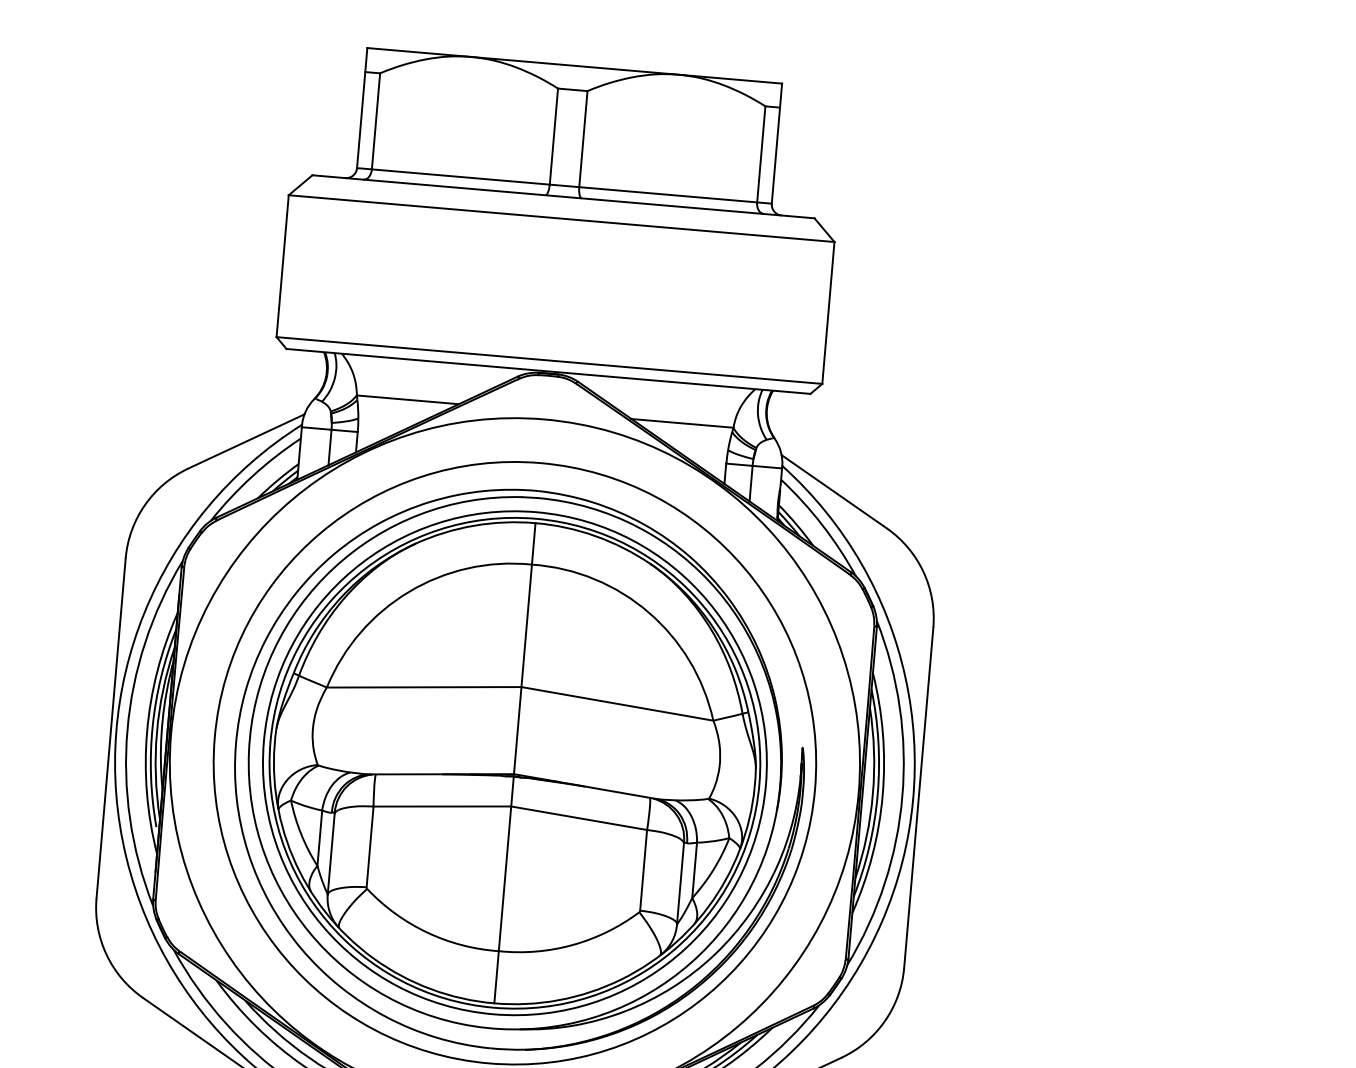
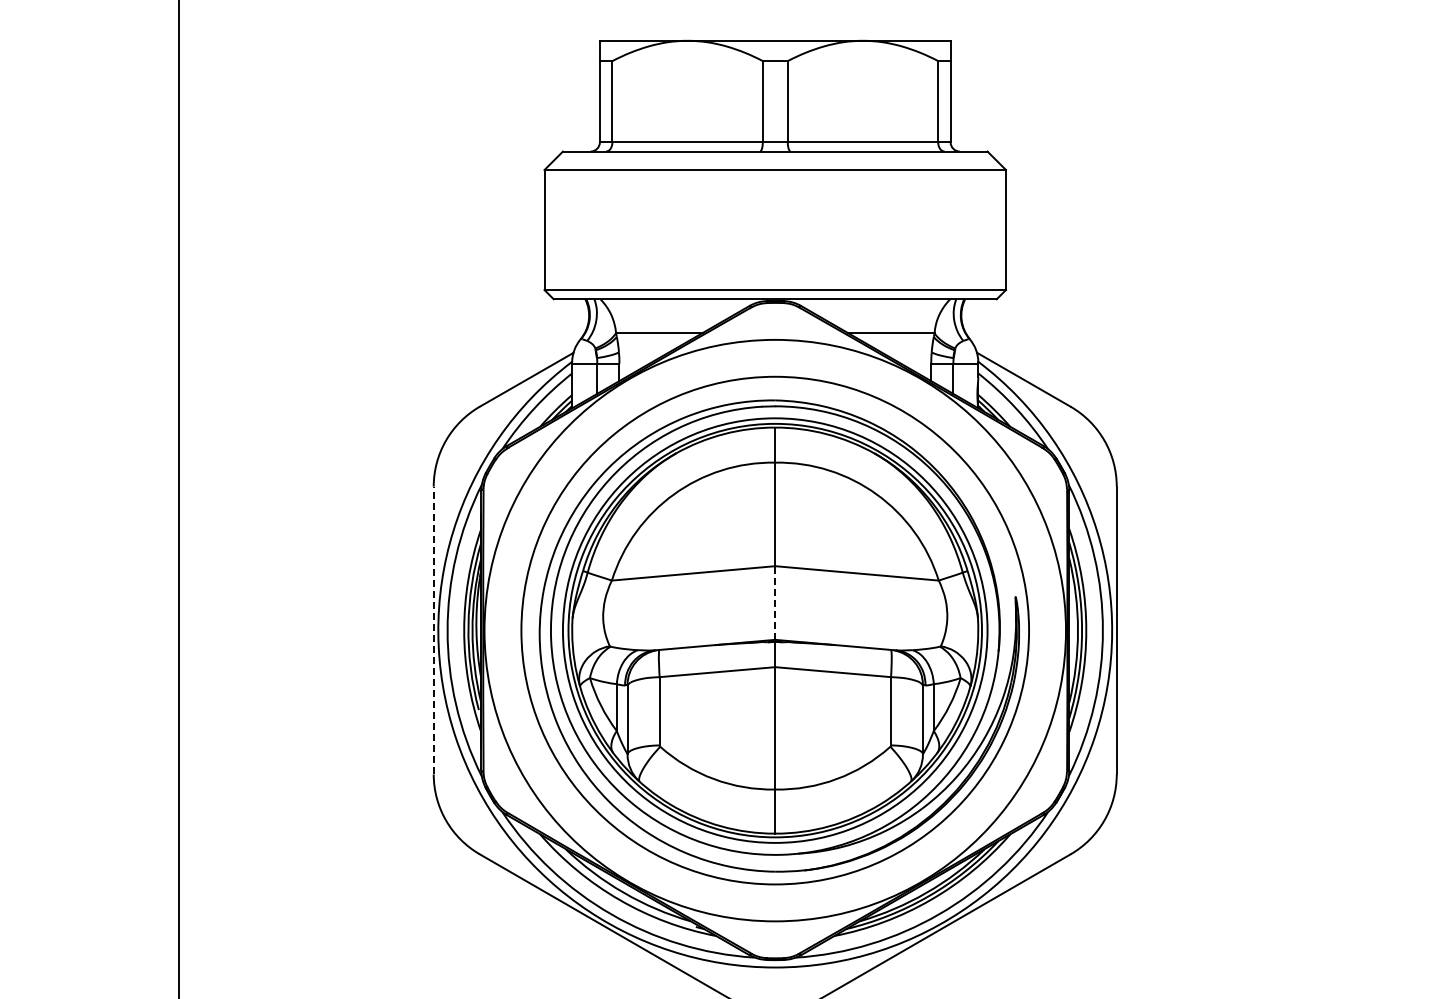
line: (110, 728) -> (433, 630), solid -> dashed
line: (517, 731) -> (775, 603), solid -> dashed

